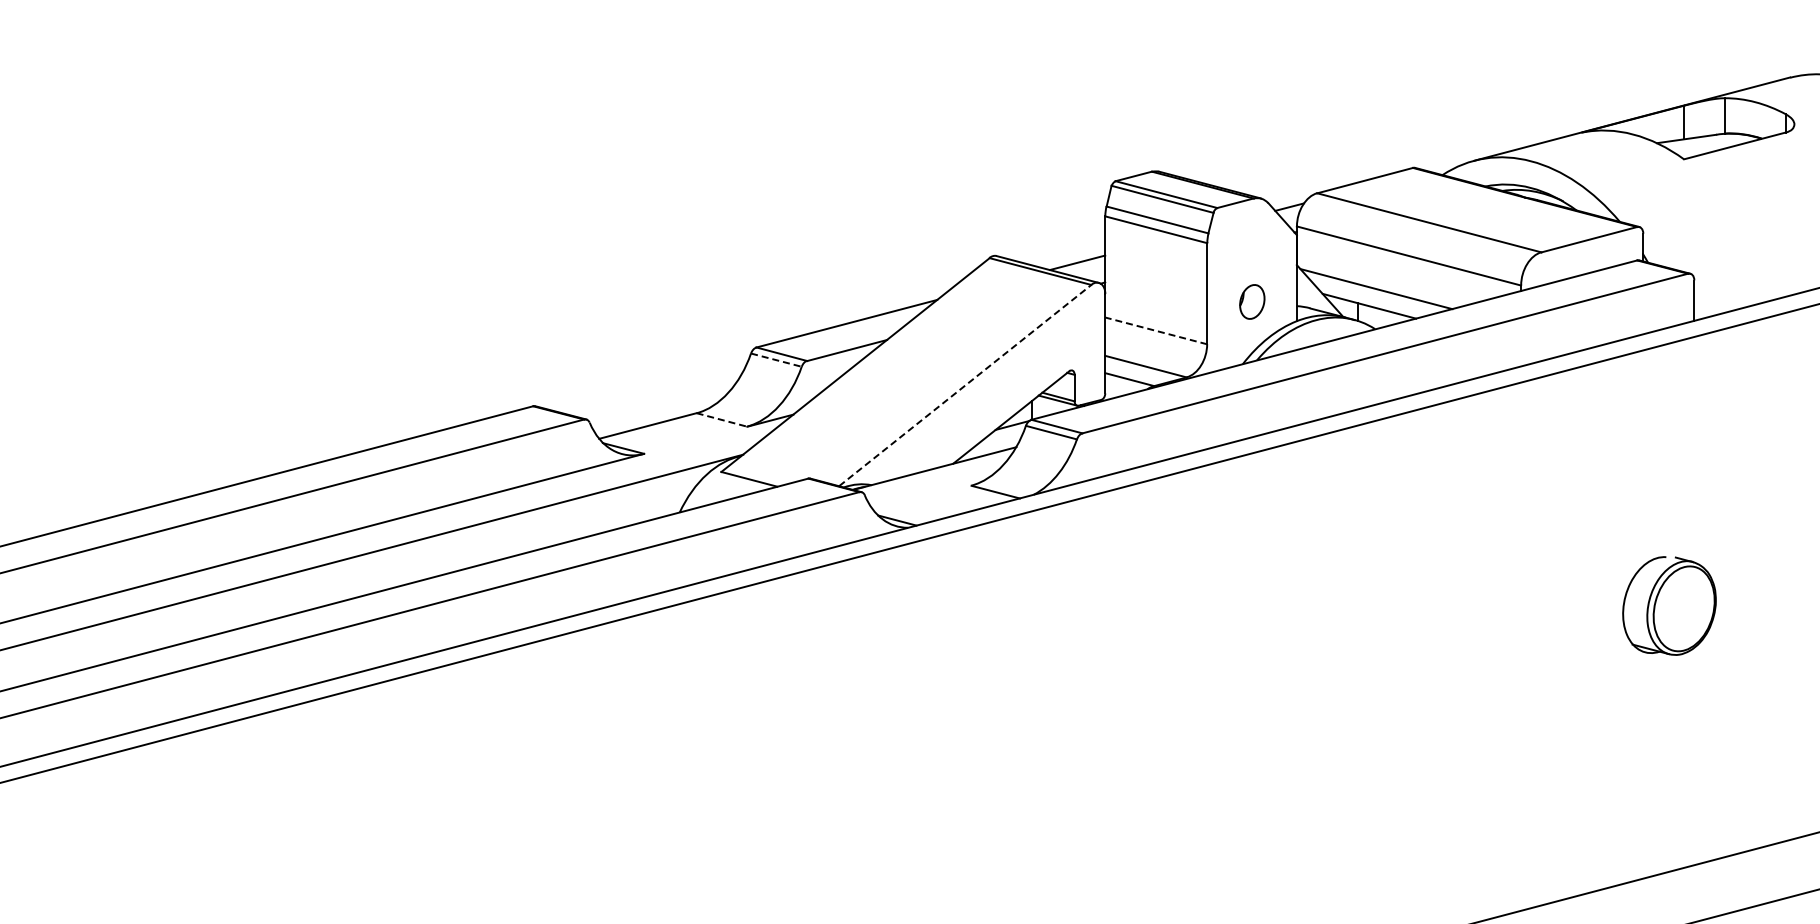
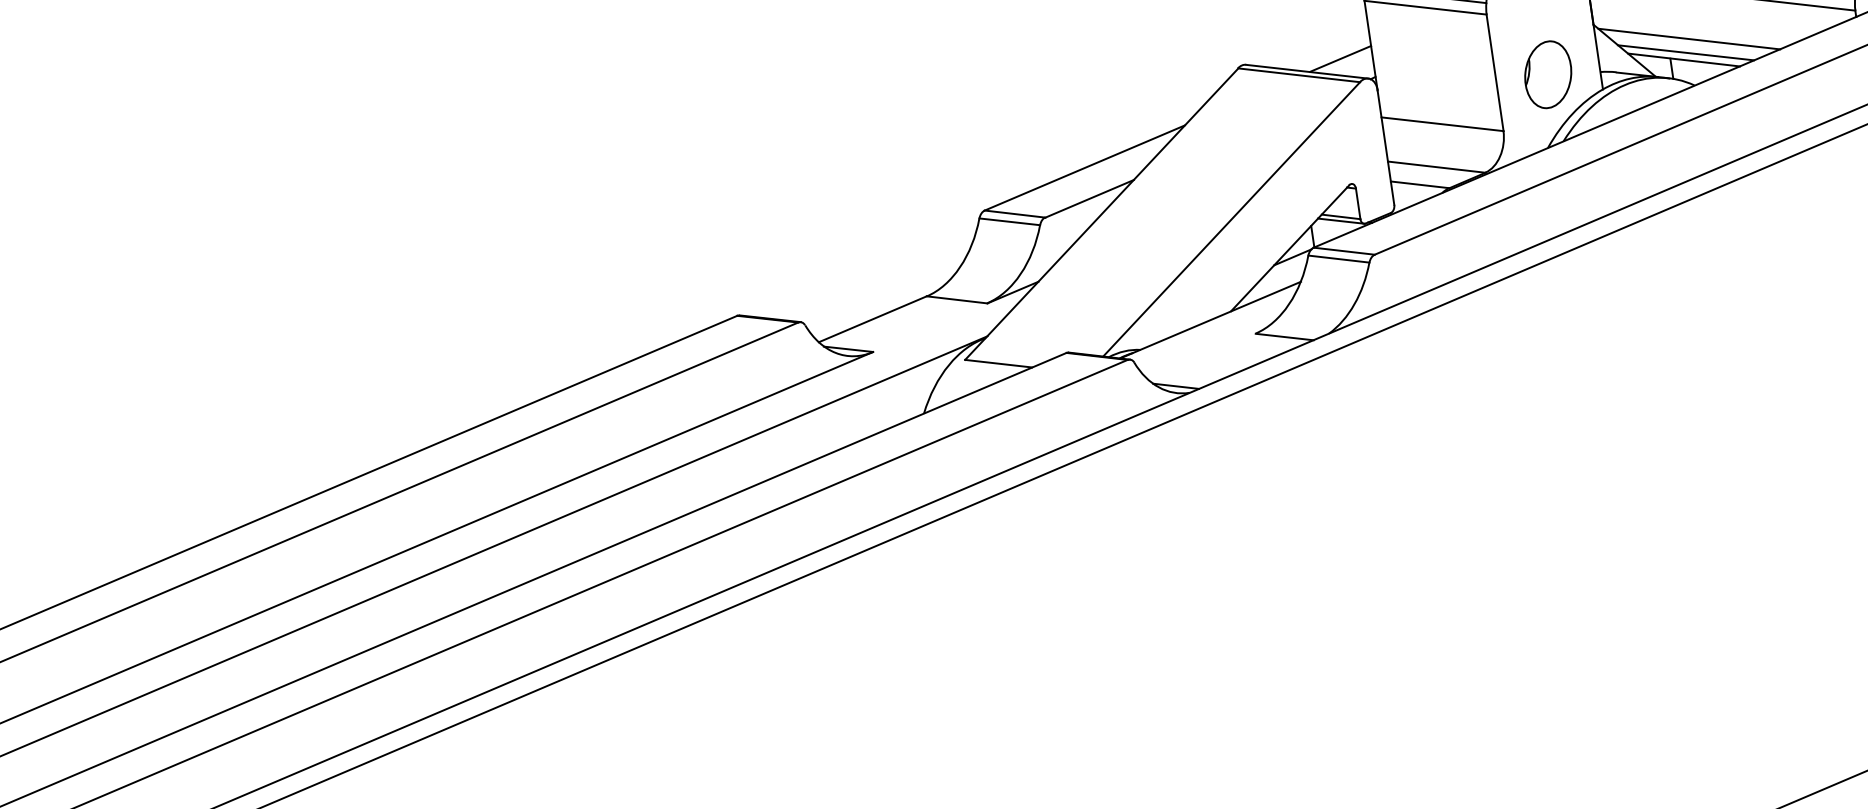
line: (1371, 300) -> (1685, 53), added
part: (1252, 301) -> (1548, 74), size x1.67
line: (1156, 330) -> (1442, 123), dashed -> solid
line: (776, 360) -> (1009, 222), dashed -> solid
line: (965, 385) -> (1231, 219), dashed -> solid
line: (722, 420) -> (957, 300), dashed -> solid

